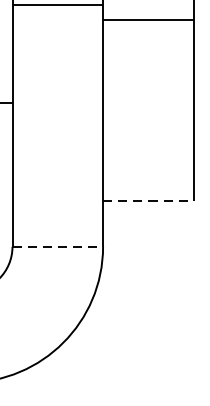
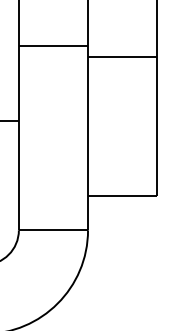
line: (148, 201) -> (122, 195), dashed -> solid
line: (57, 247) -> (53, 230), dashed -> solid

